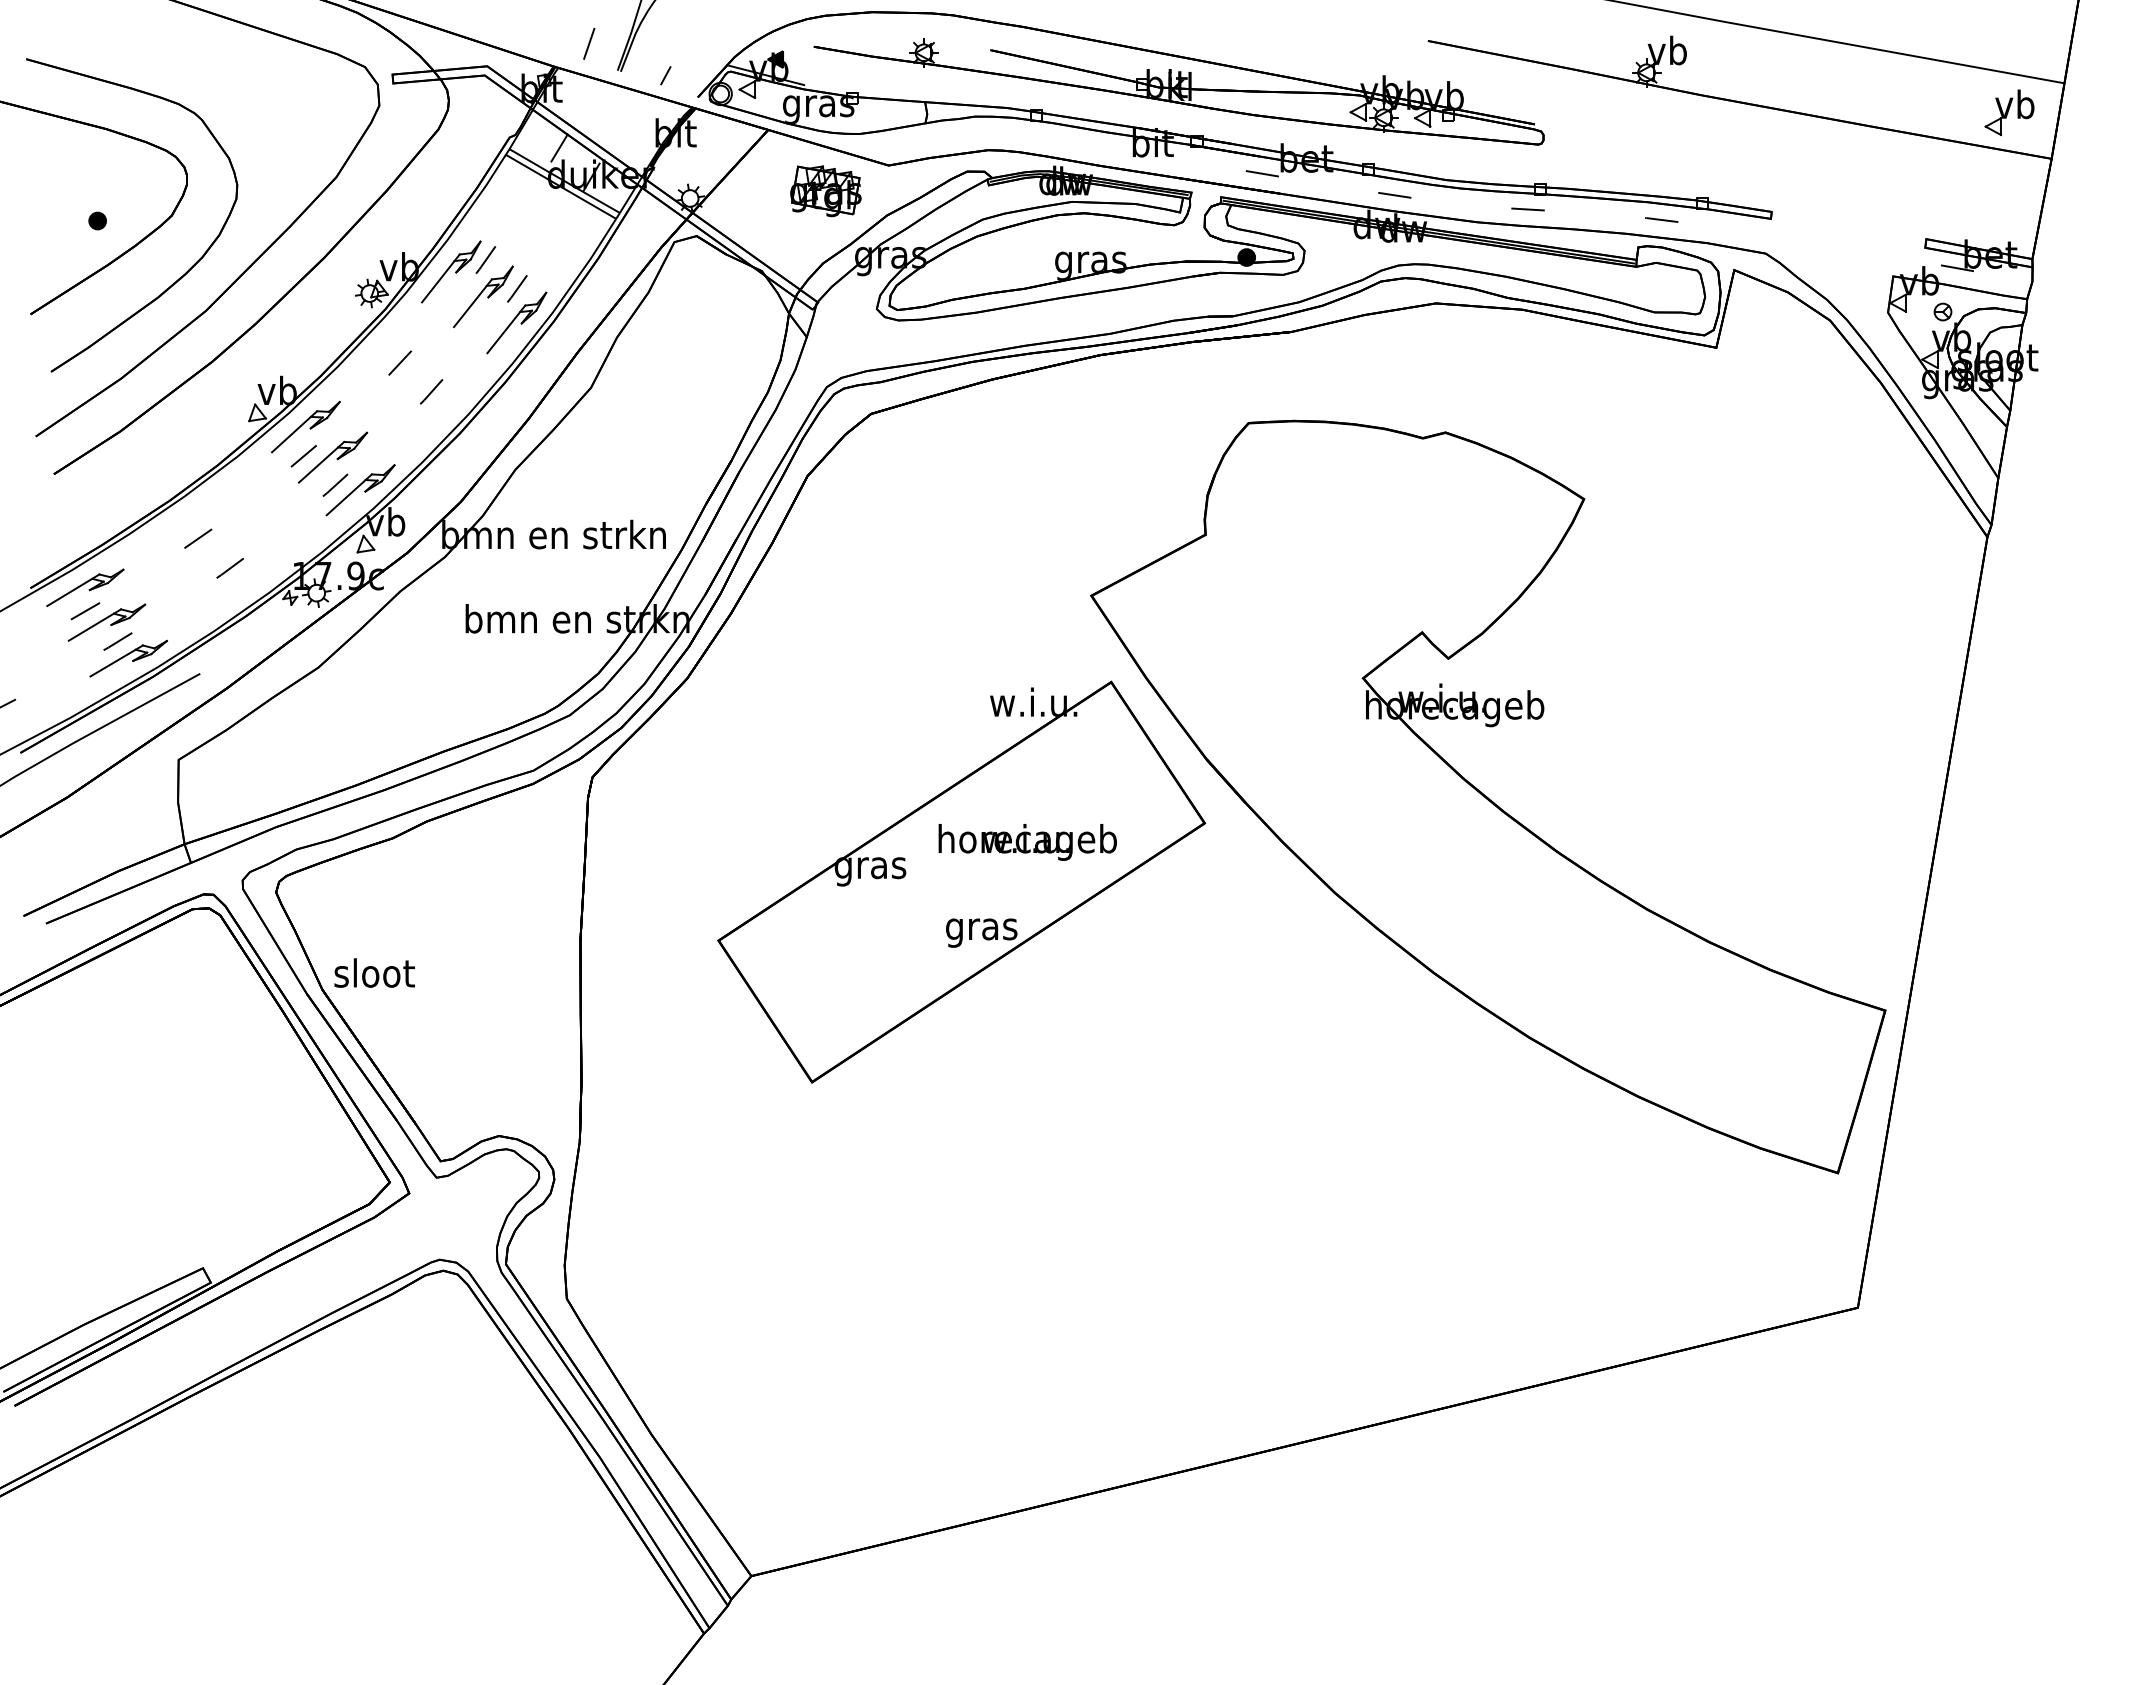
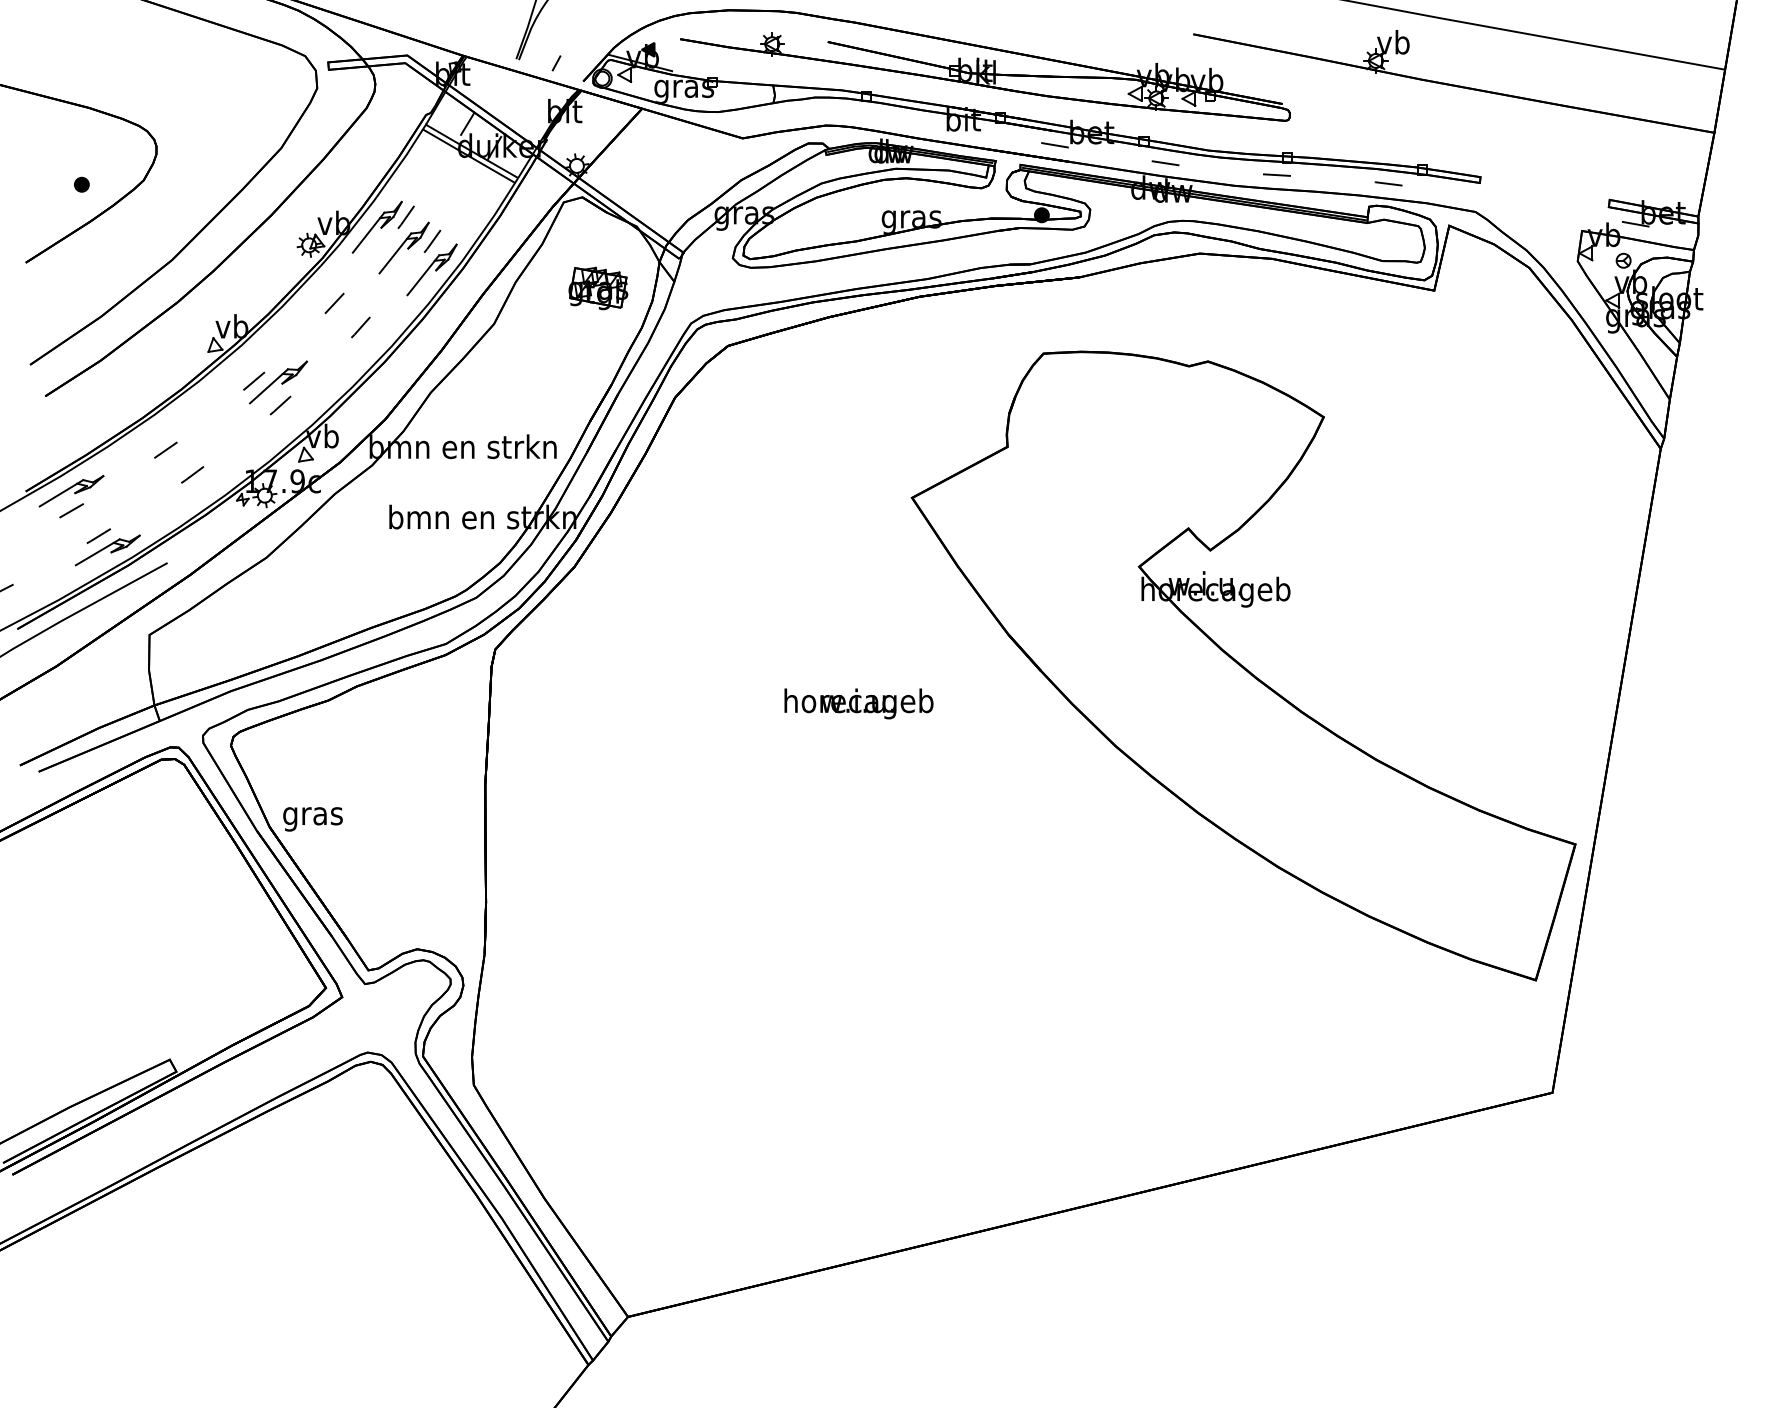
line: (589, 43) -> (492, 36), removed
part: (2009, 112) -> (1679, 94), removed
part: (825, 191) -> (598, 288), moved
part: (187, 270) -> (156, 226), removed
part: (305, 426) -> (255, 356), removed
part: (360, 490) -> (301, 409), removed
part: (106, 622) -> (89, 520), removed
part: (961, 881) -> (803, 736), removed
text: (374, 976) -> (313, 815), sloot -> gras

